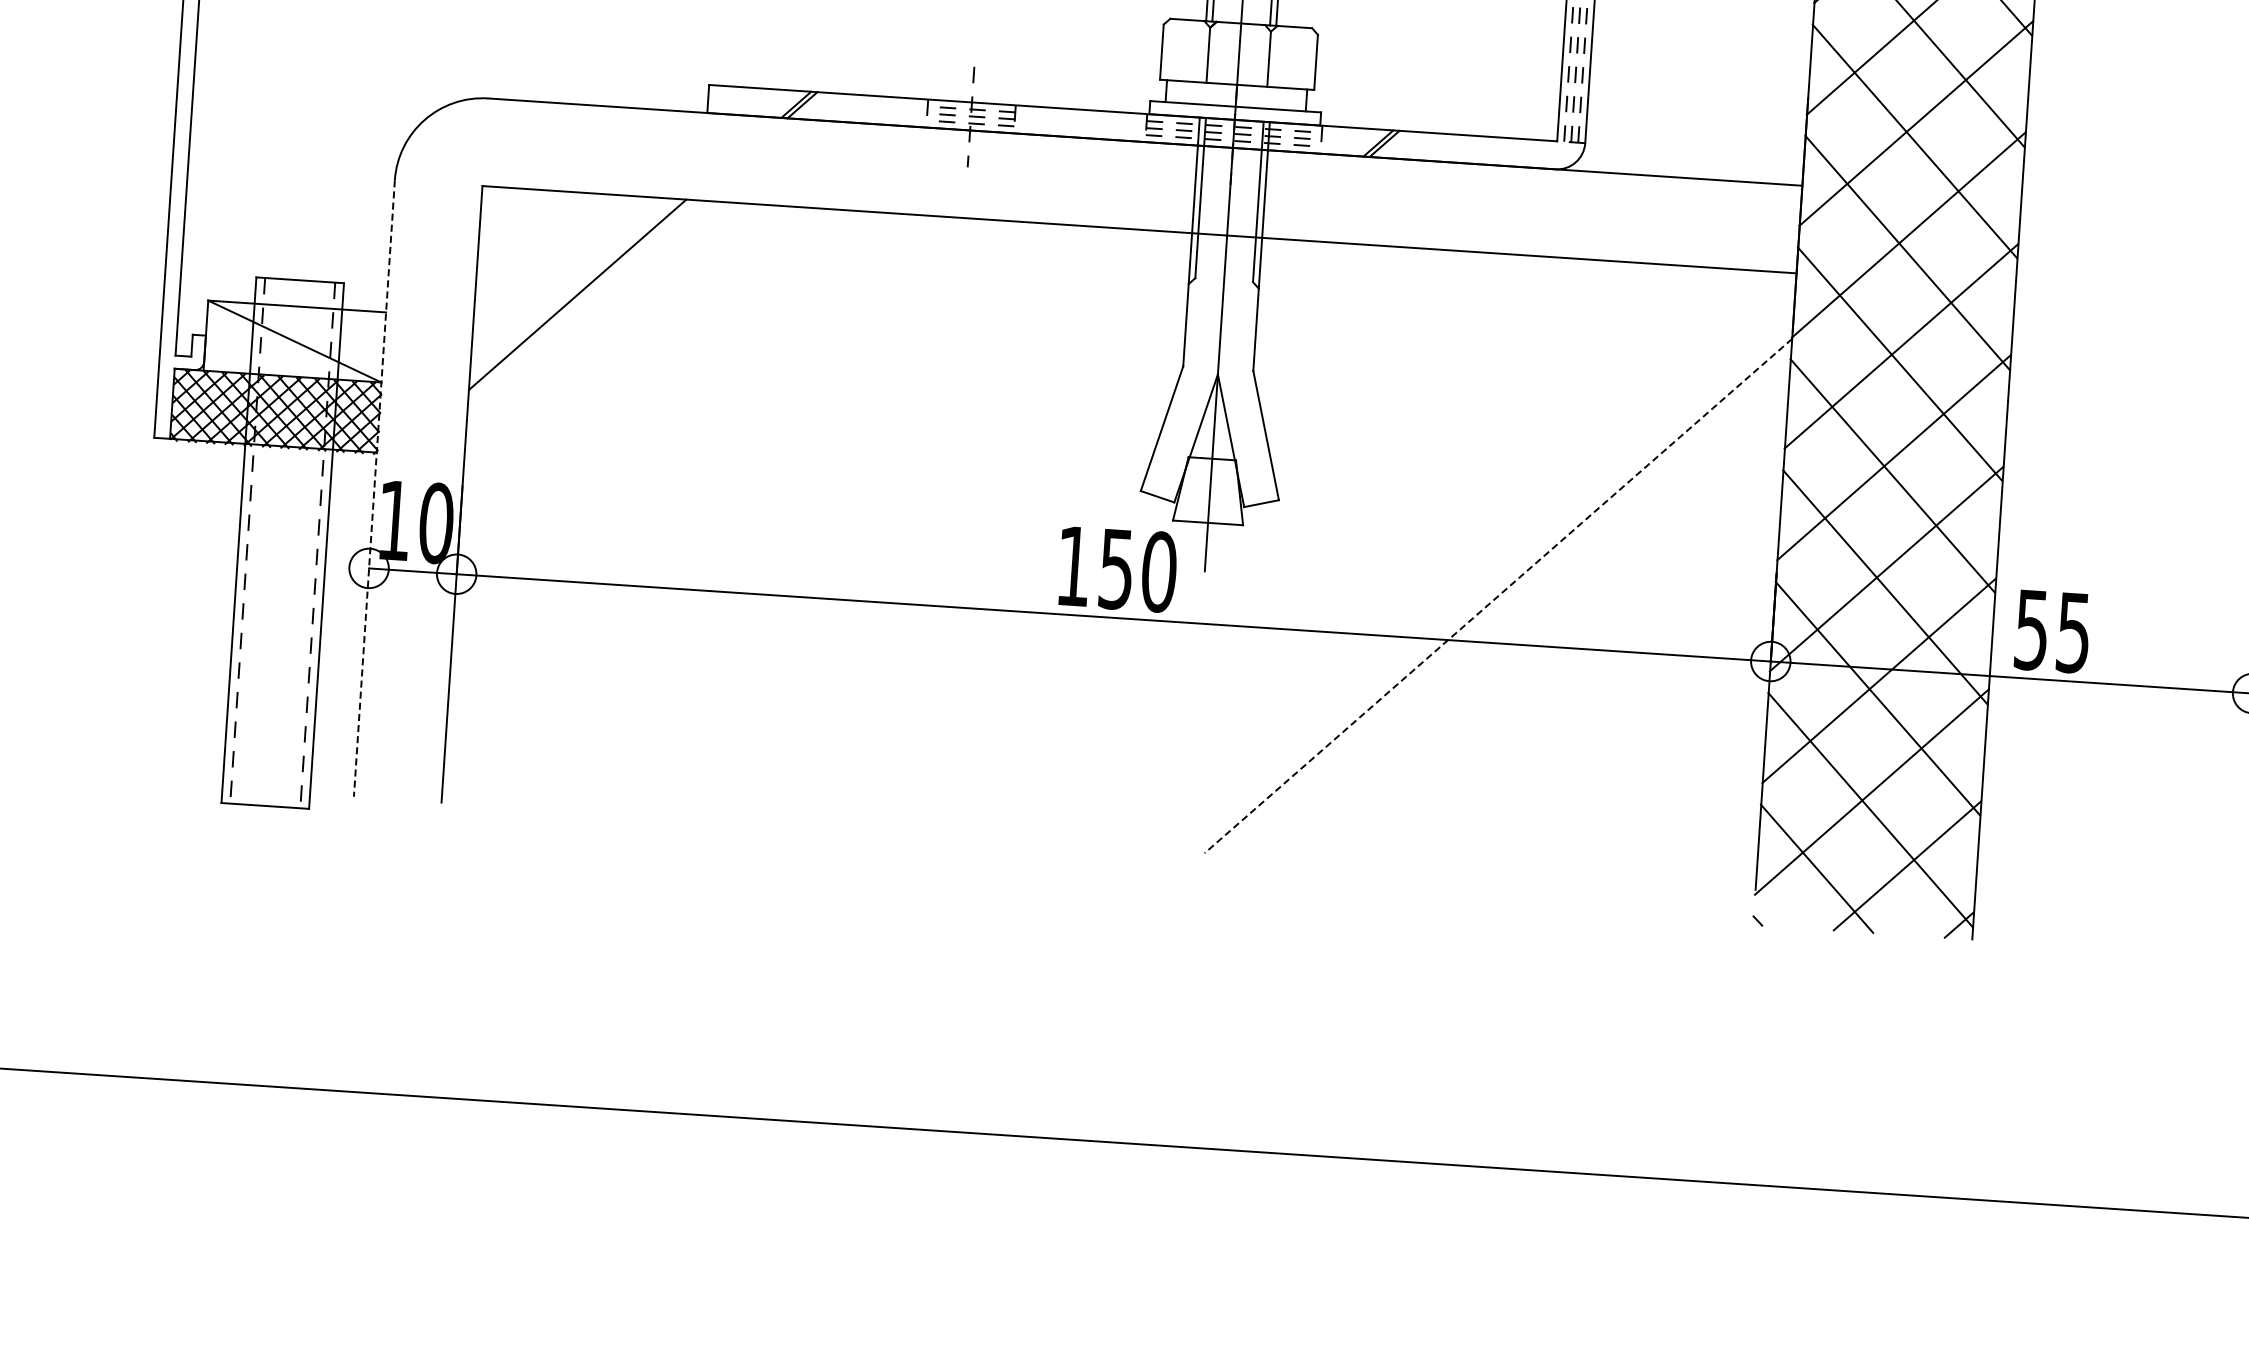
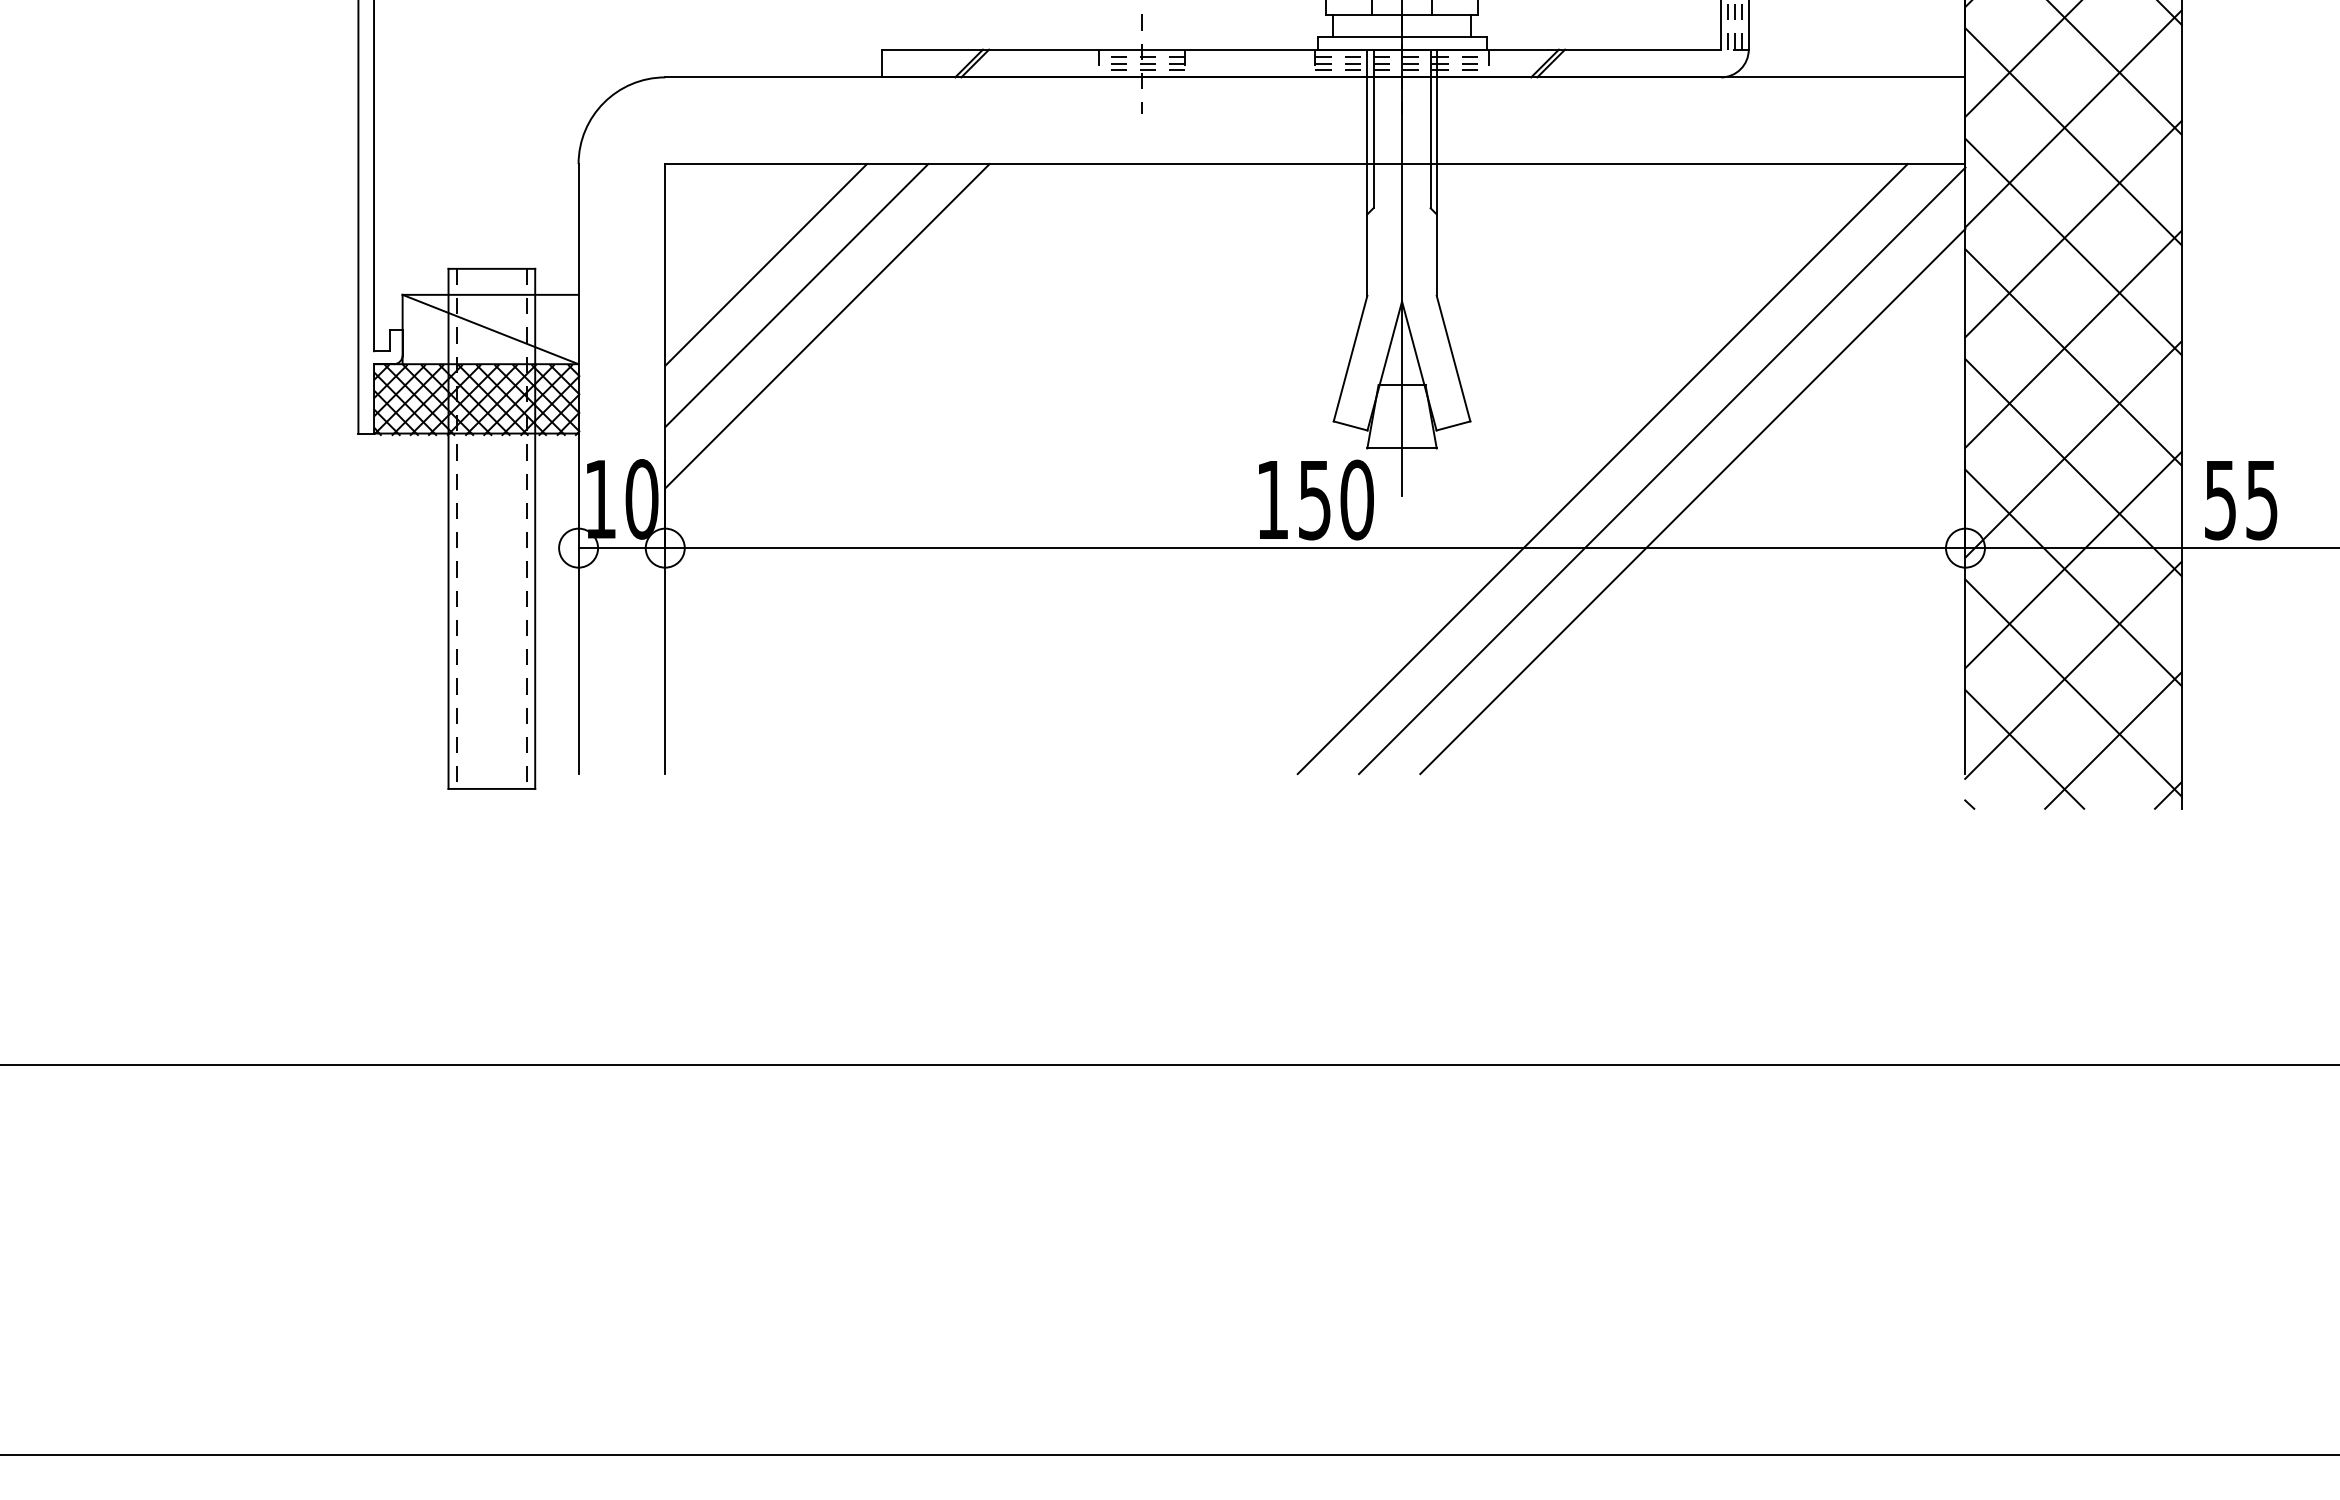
line: (606, 327) -> (796, 295), added
line: (635, 361) -> (827, 326), added
line: (374, 488) -> (578, 469), dashed -> solid
line: (1409, 557) -> (1602, 469), added
line: (1469, 562) -> (1662, 470), added
line: (1498, 596) -> (1692, 501), dashed -> solid

